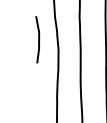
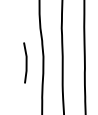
line: (37, 39) -> (25, 62), moved

